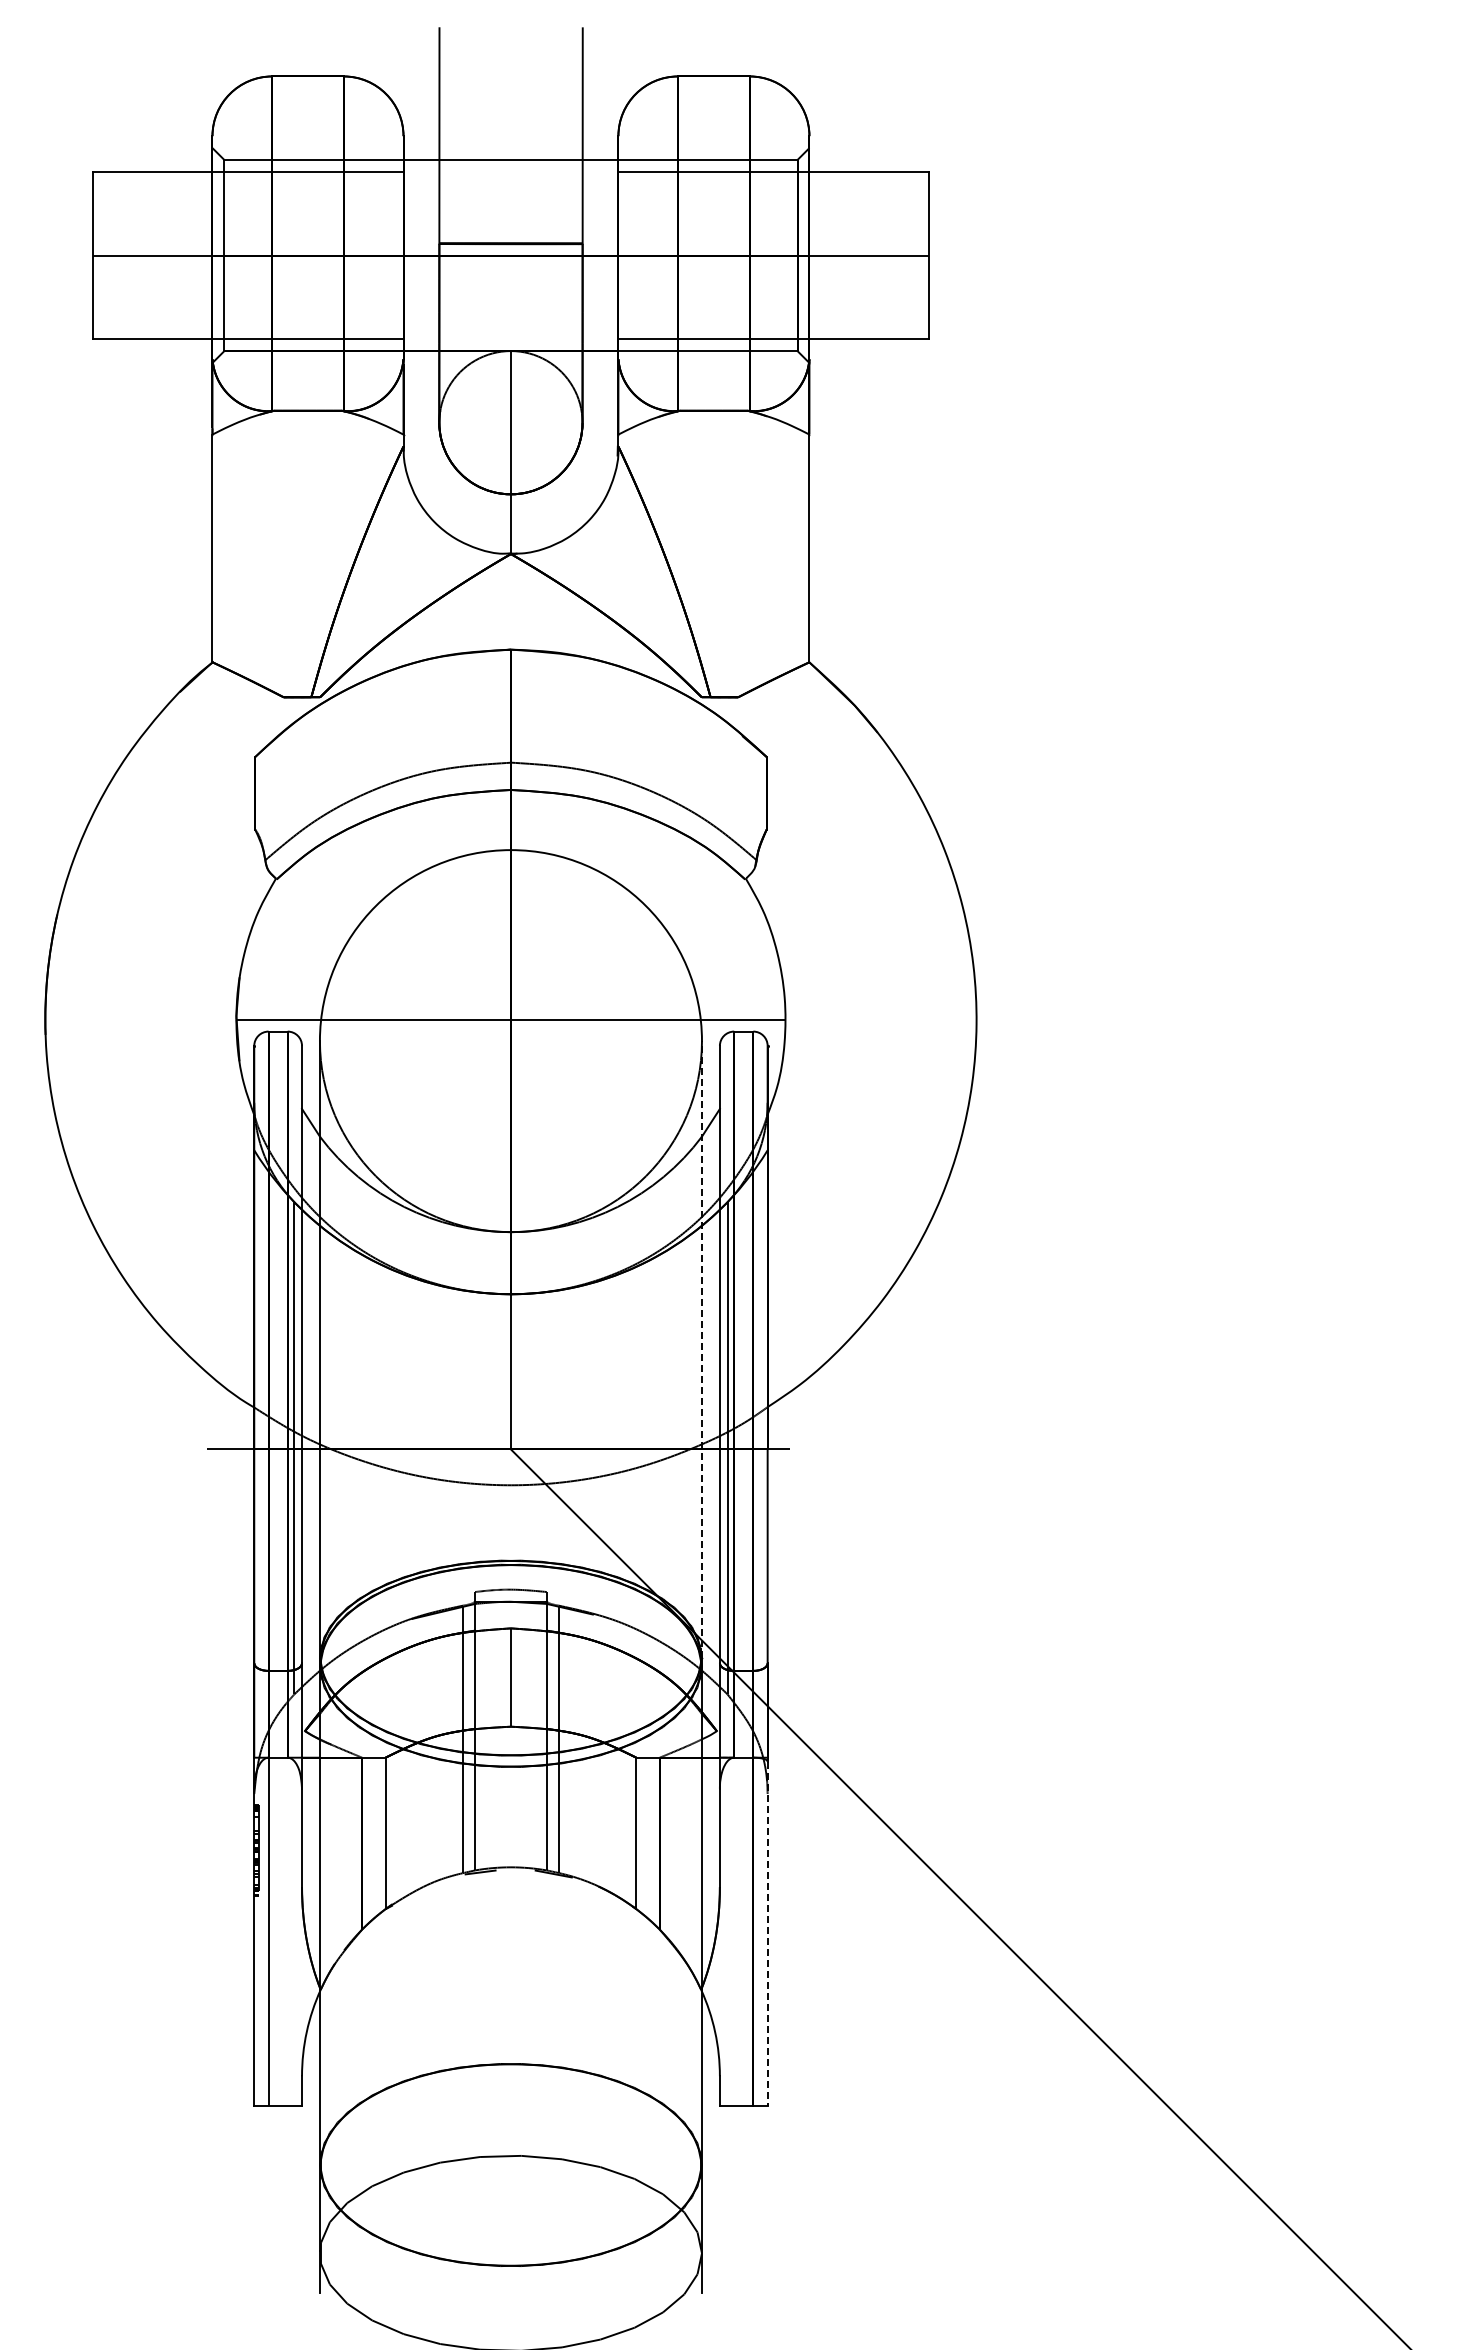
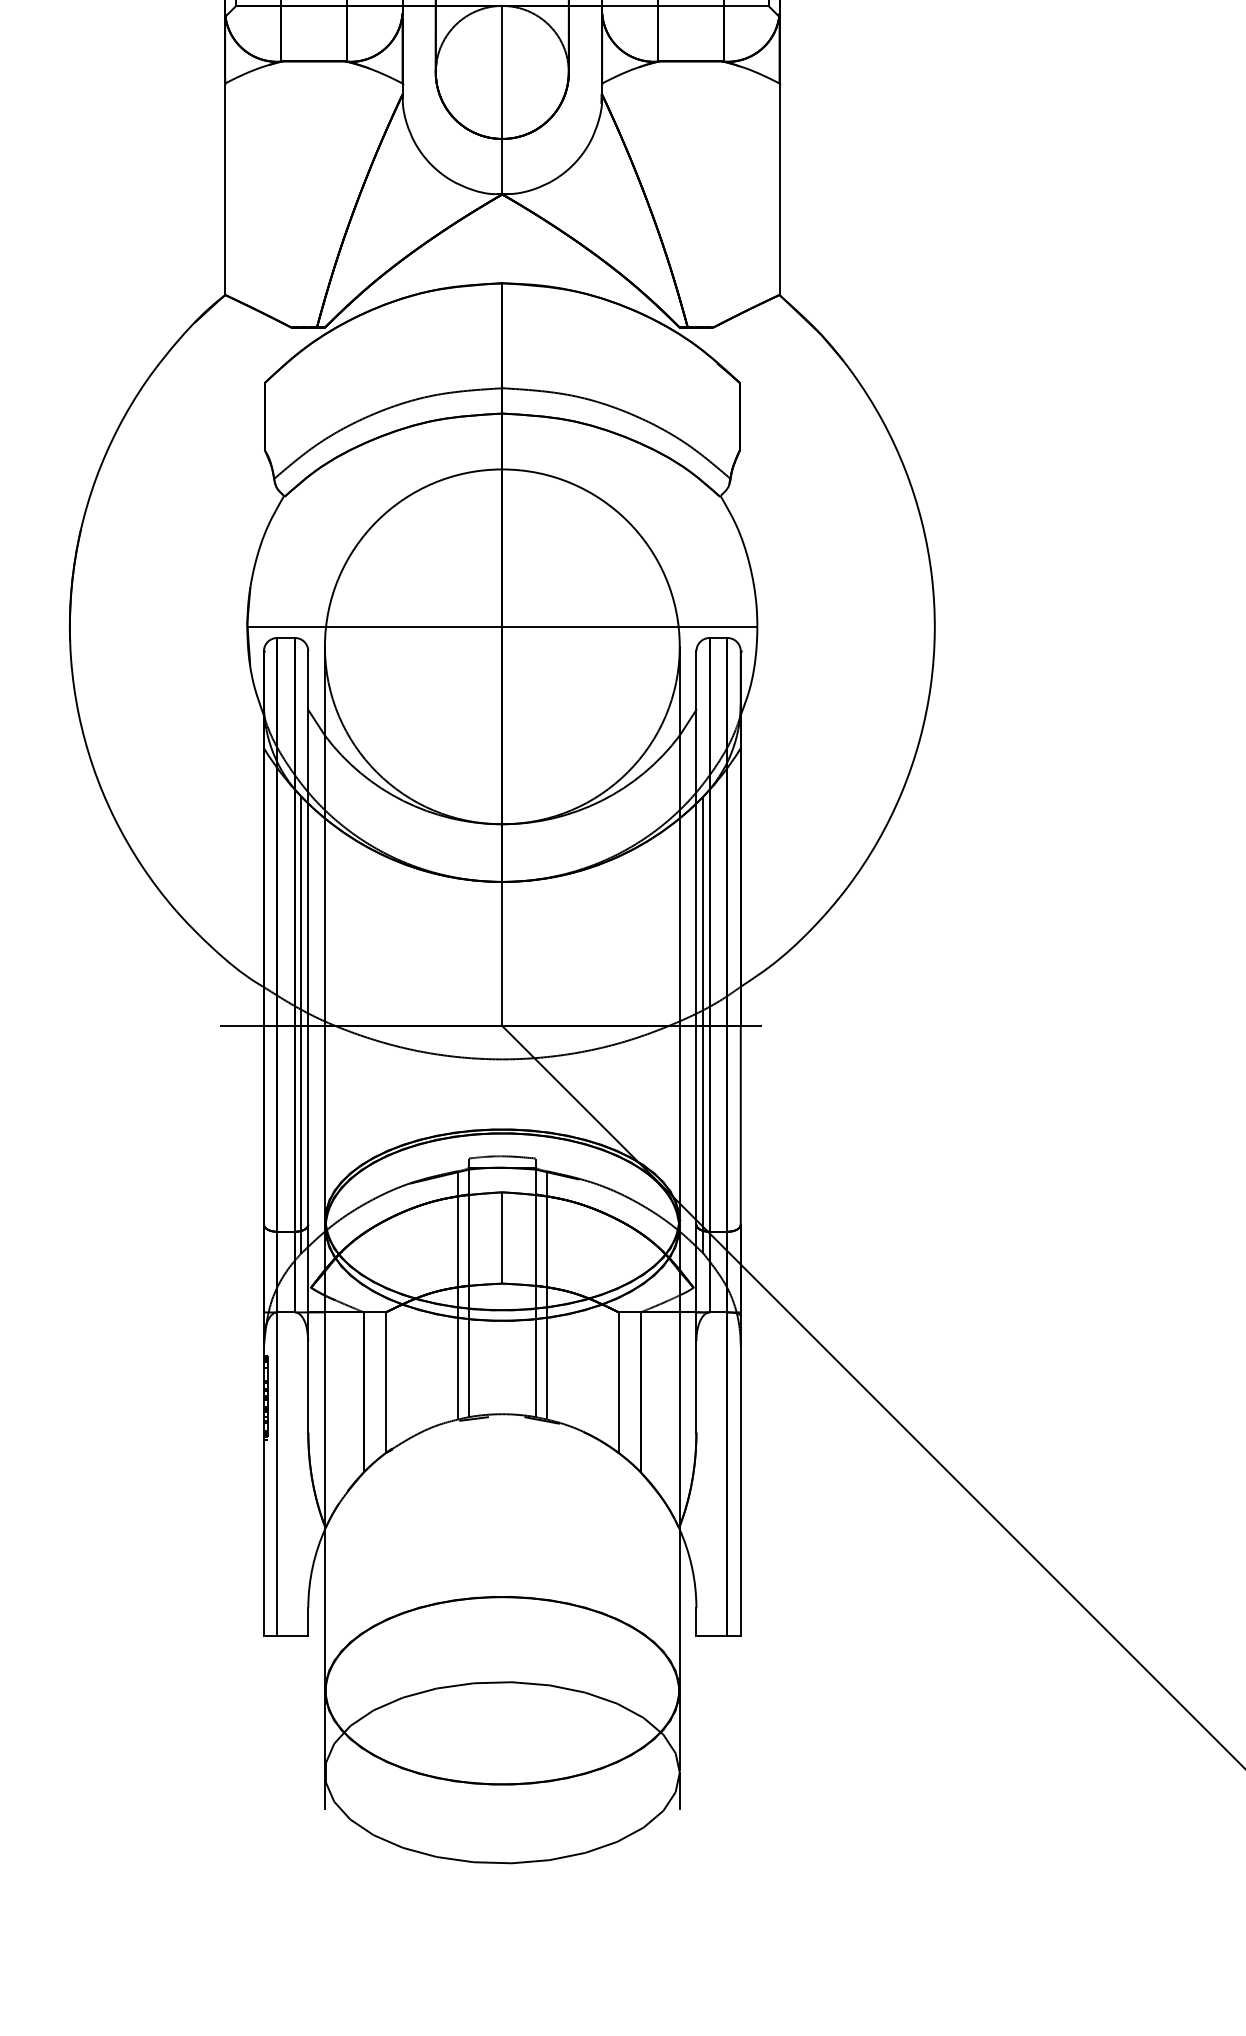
line: (701, 1349) -> (679, 933), dashed -> solid
line: (767, 1934) -> (740, 1476), dashed -> solid

